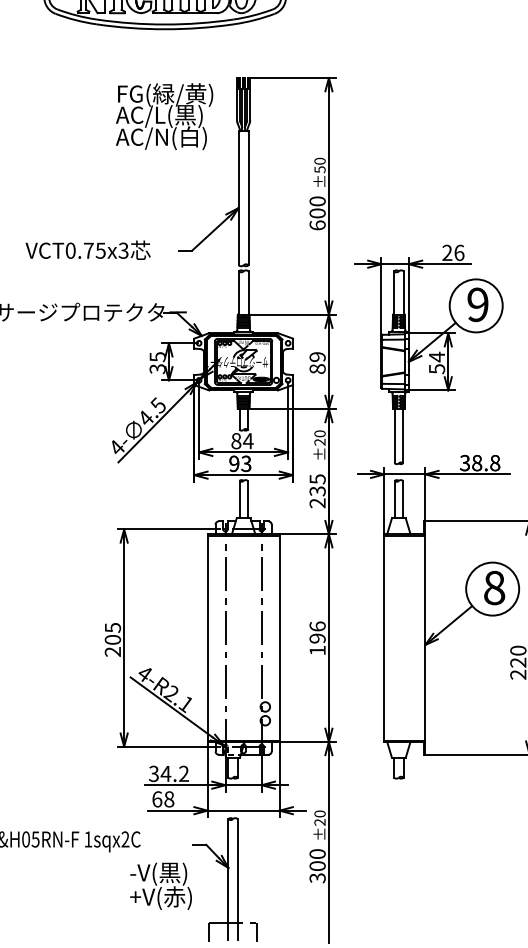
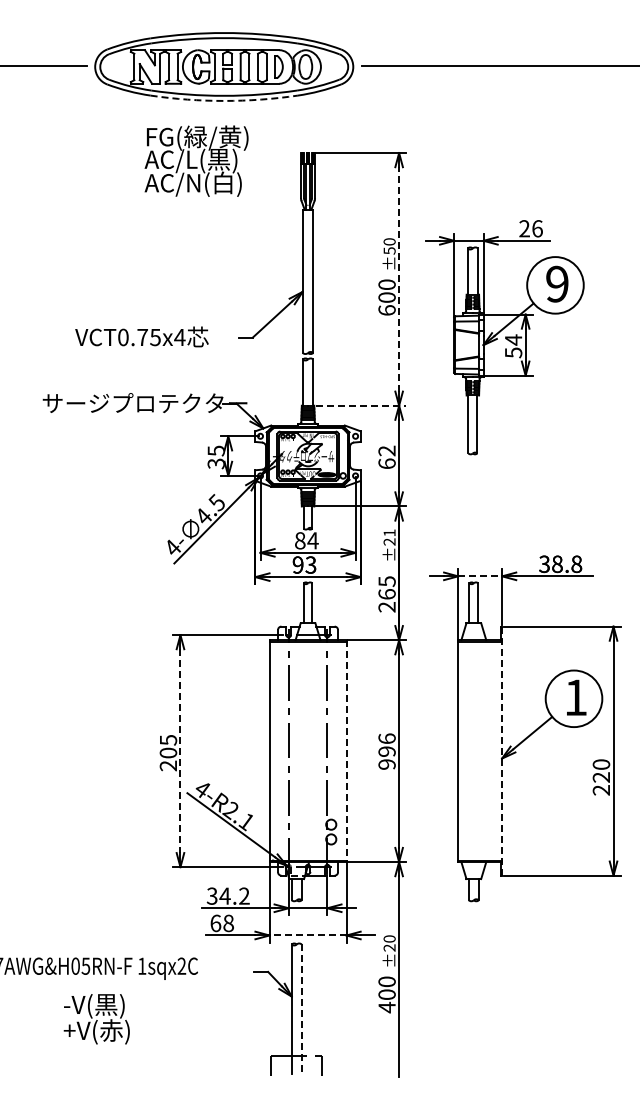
arc: (165, 28) -> (224, 100), solid -> dashed
text: (164, 115) -> (196, 160), moved
line: (329, 195) -> (399, 278), solid -> dashed
text: (123, 250) -> (179, 337), VCT0.75x3 -> VCT0.75x4
line: (293, 314) -> (361, 405), solid -> dashed
part: (428, 354) -> (504, 337), moved
text: (317, 363) -> (386, 457), 89 -> 62
text: (319, 433) -> (389, 532), ±20 -> ±21
line: (405, 474) -> (480, 576), solid -> dashed
text: (317, 491) -> (386, 594), 235 -> 265
text: (494, 587) -> (576, 697), 8 -> 1
line: (124, 638) -> (180, 751), solid -> dashed
line: (279, 638) -> (346, 751), solid -> dashed
line: (425, 638) -> (502, 751), solid -> dashed
text: (317, 650) -> (386, 764), 196 -> 996
line: (243, 810) -> (307, 935), solid -> dashed
text: (317, 878) -> (386, 1007), 300 -> 400
line: (237, 879) -> (301, 1009), solid -> dashed
text: (160, 886) -> (96, 1019), moved

